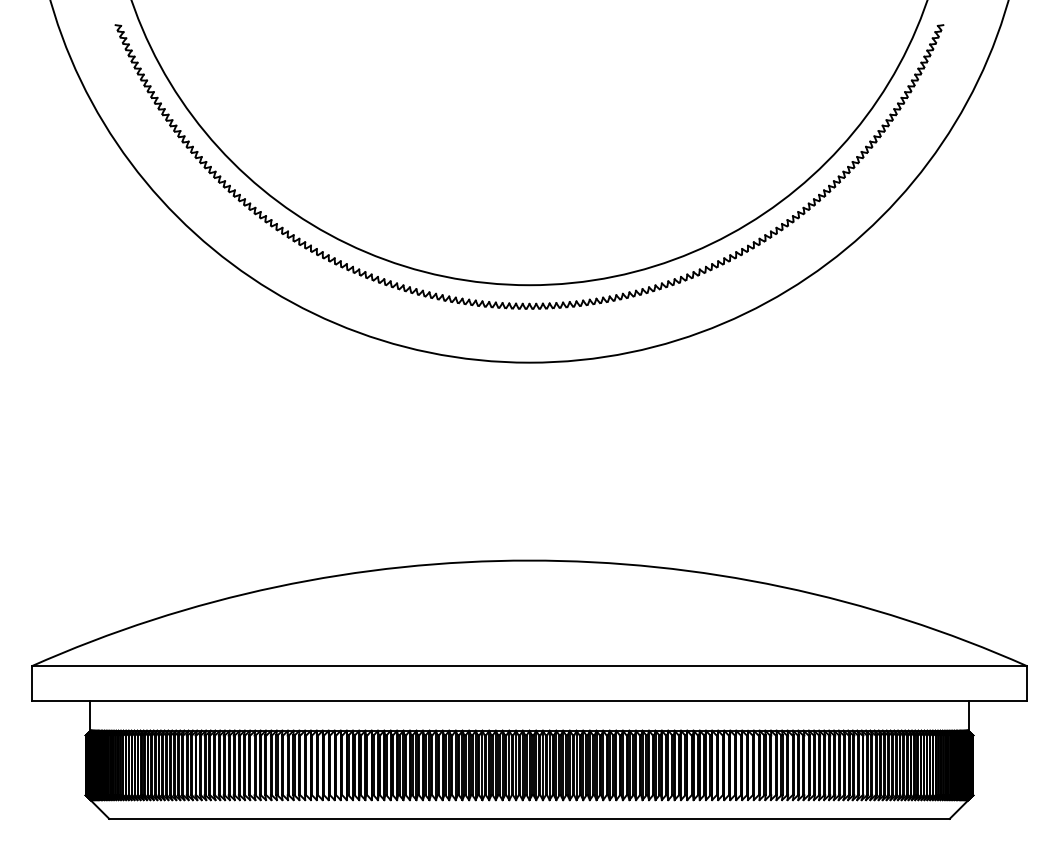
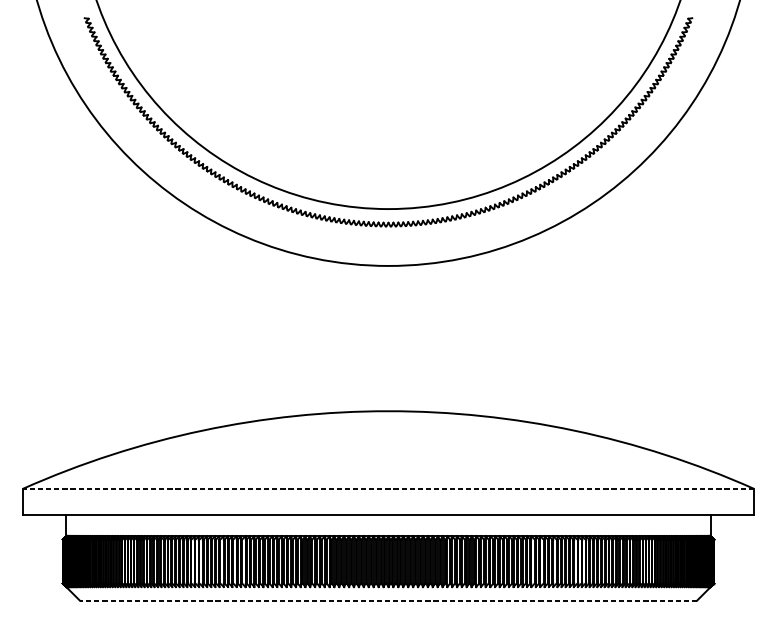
line: (529, 666) -> (388, 488), solid -> dashed
line: (529, 818) -> (388, 600), solid -> dashed

